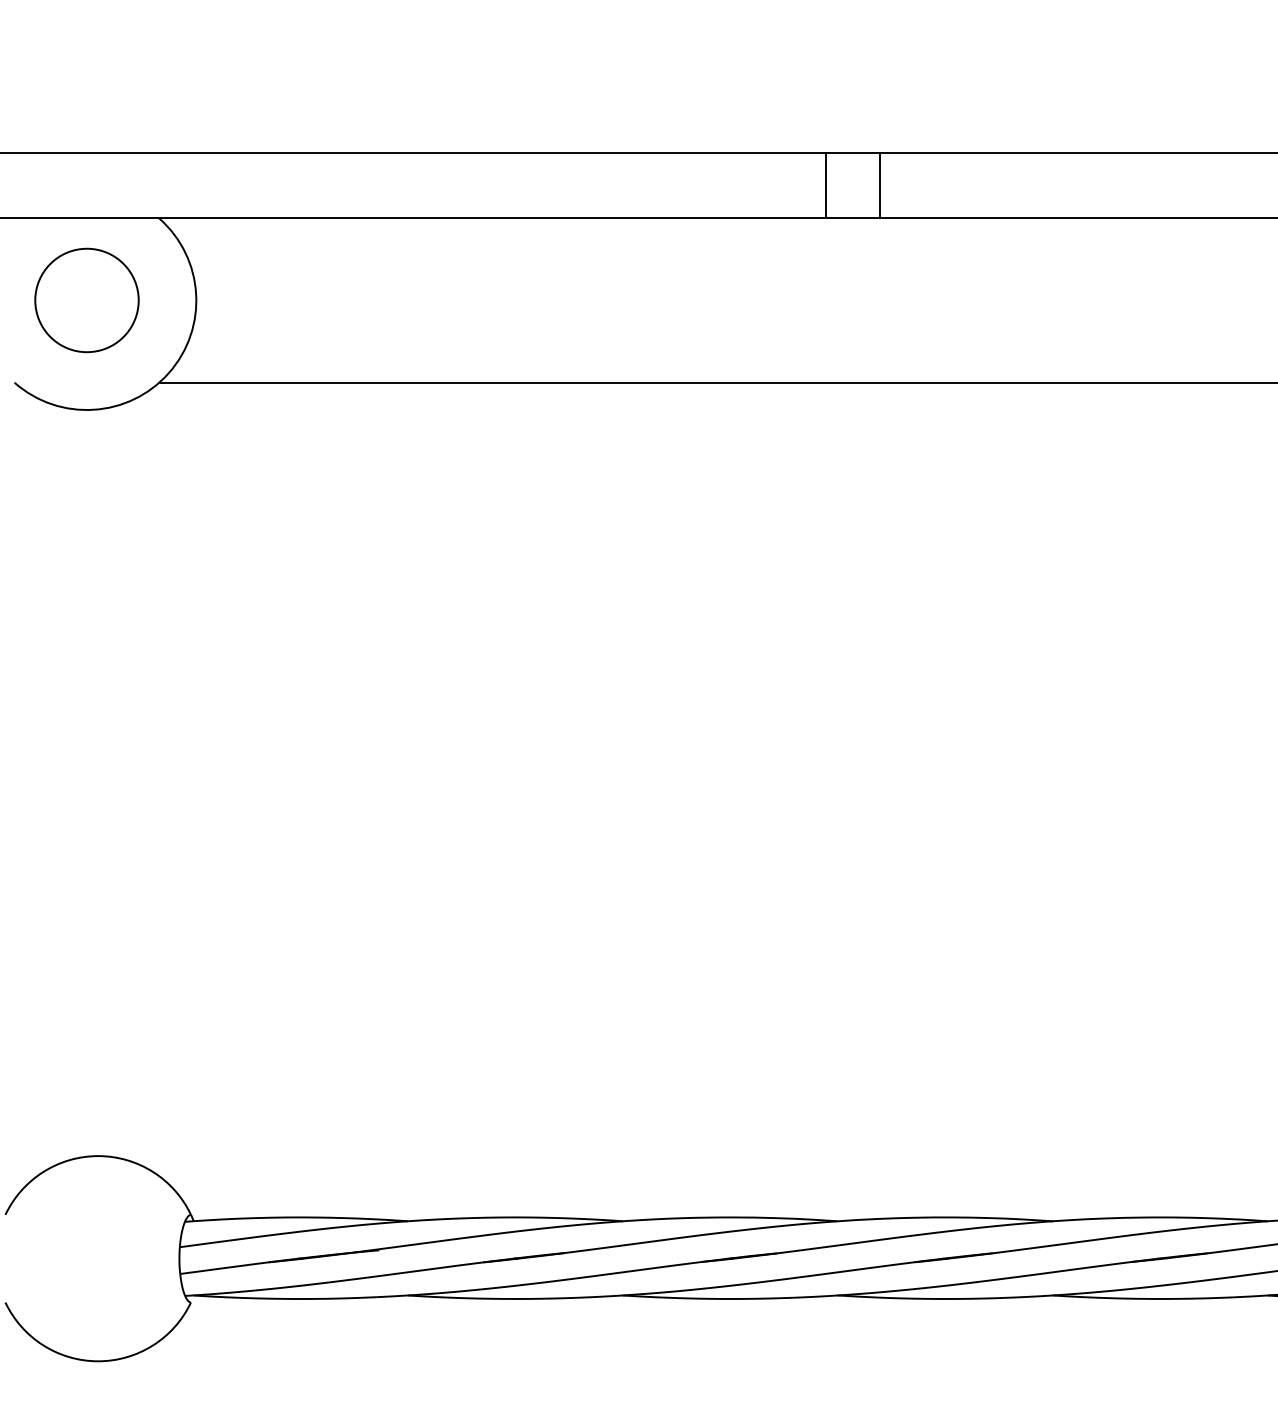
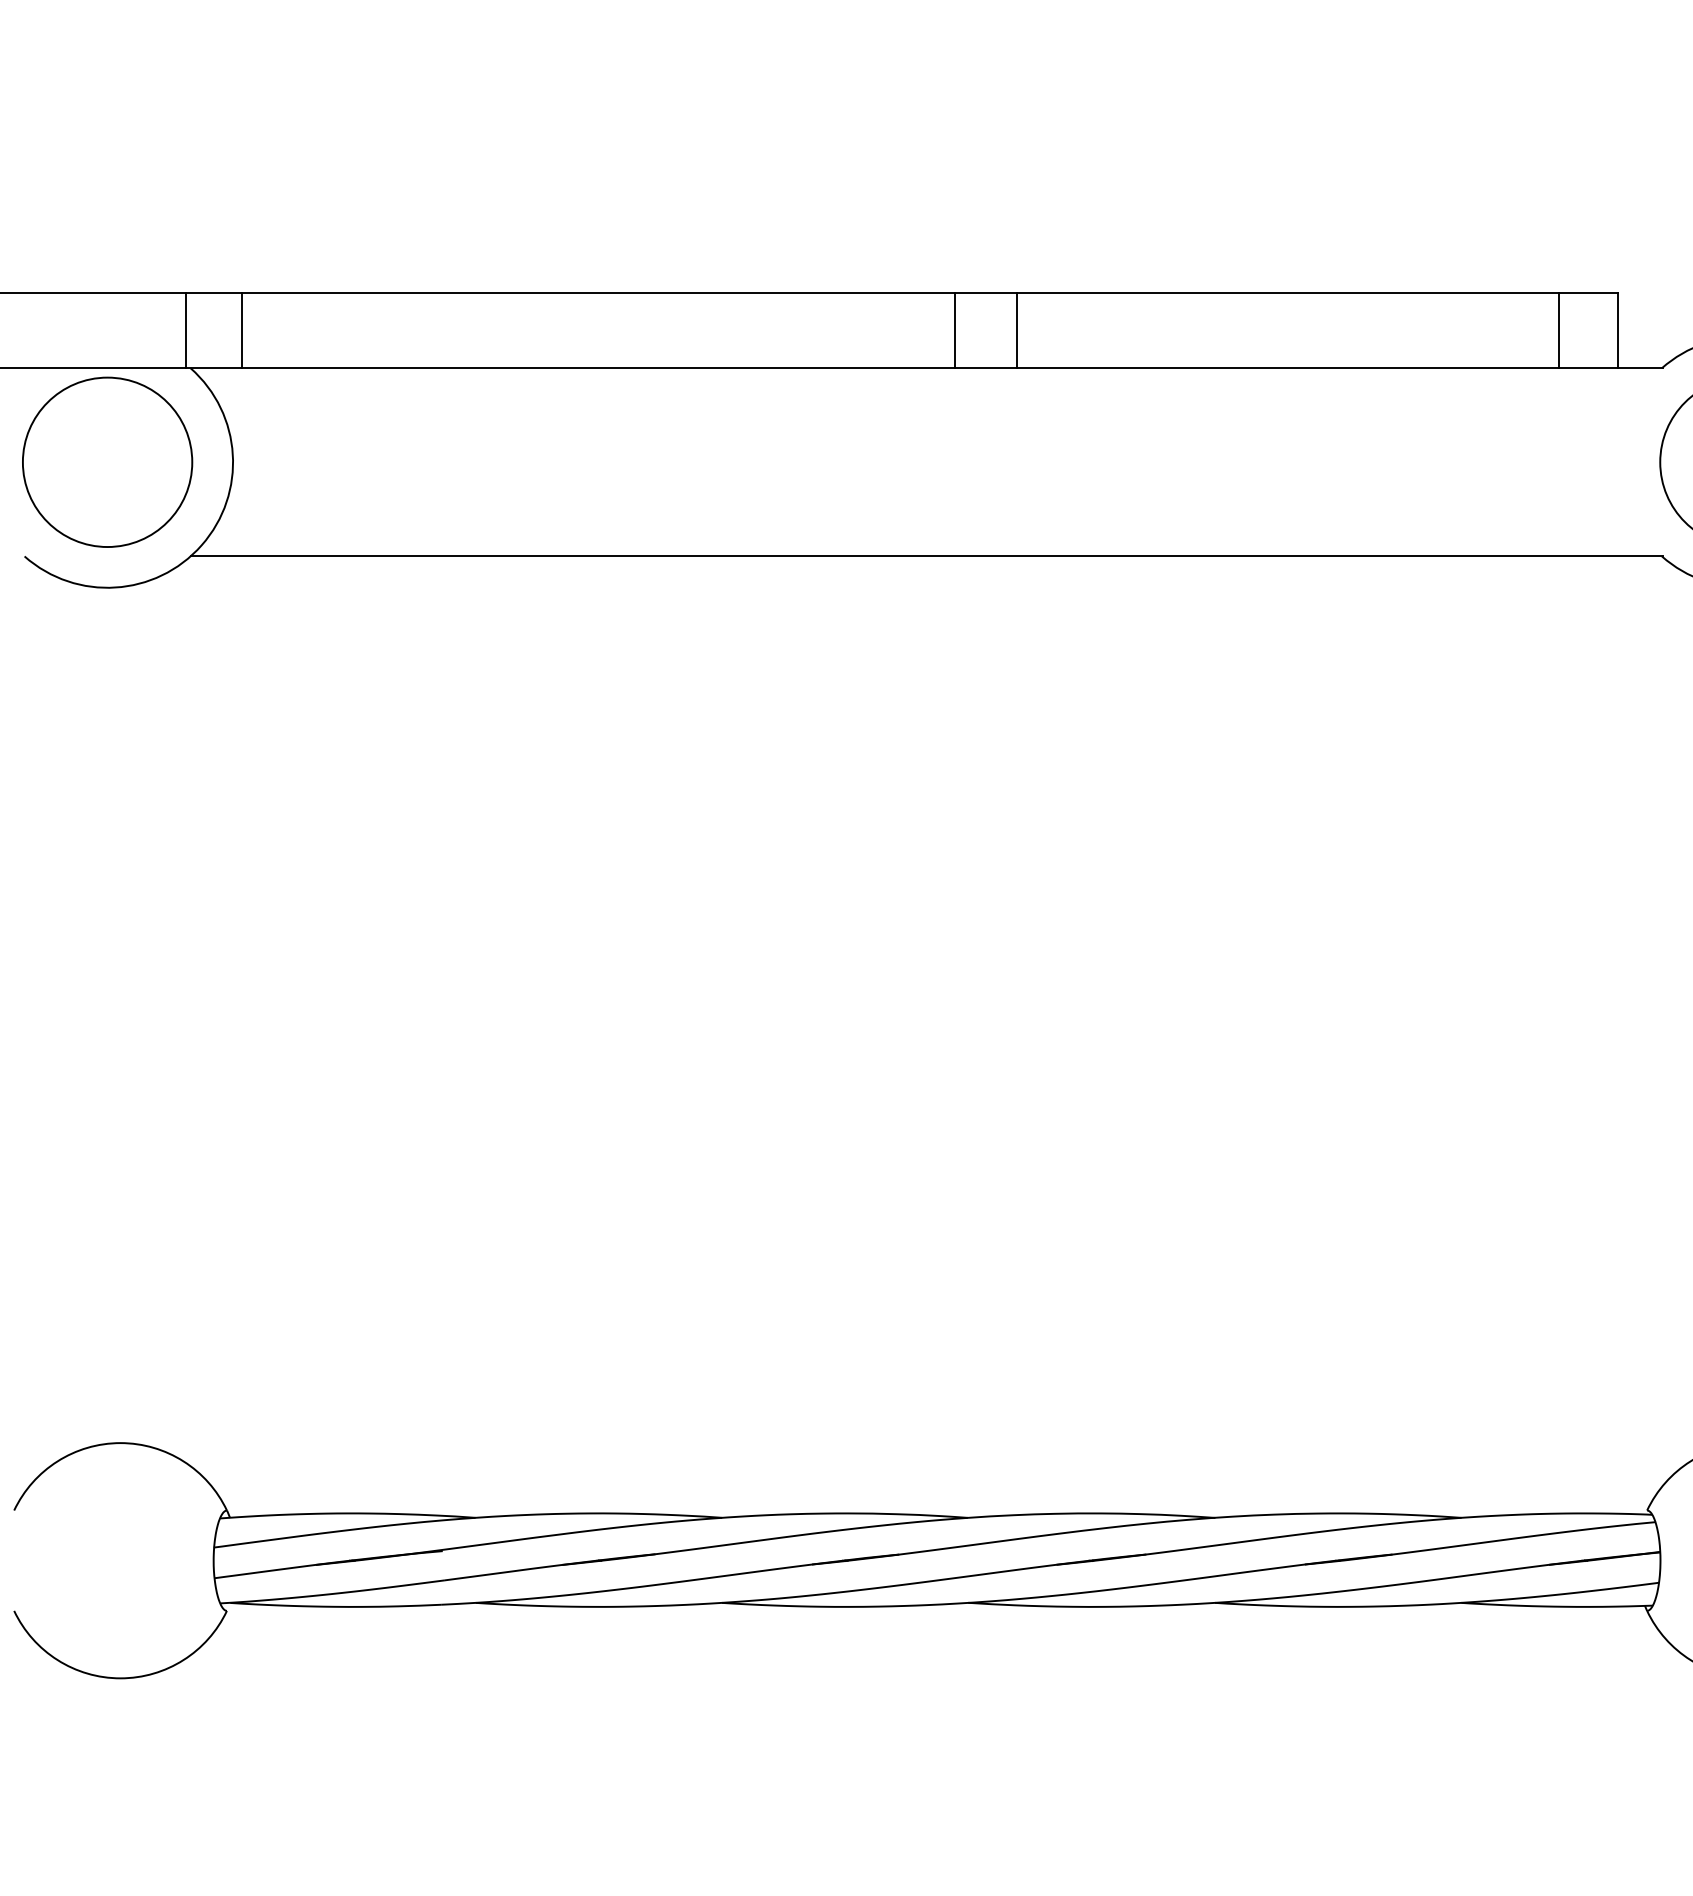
line: (154, 185) -> (185, 330), added
line: (204, 185) -> (242, 330), added
circle: (86, 299) -> (107, 461), size x1.43

